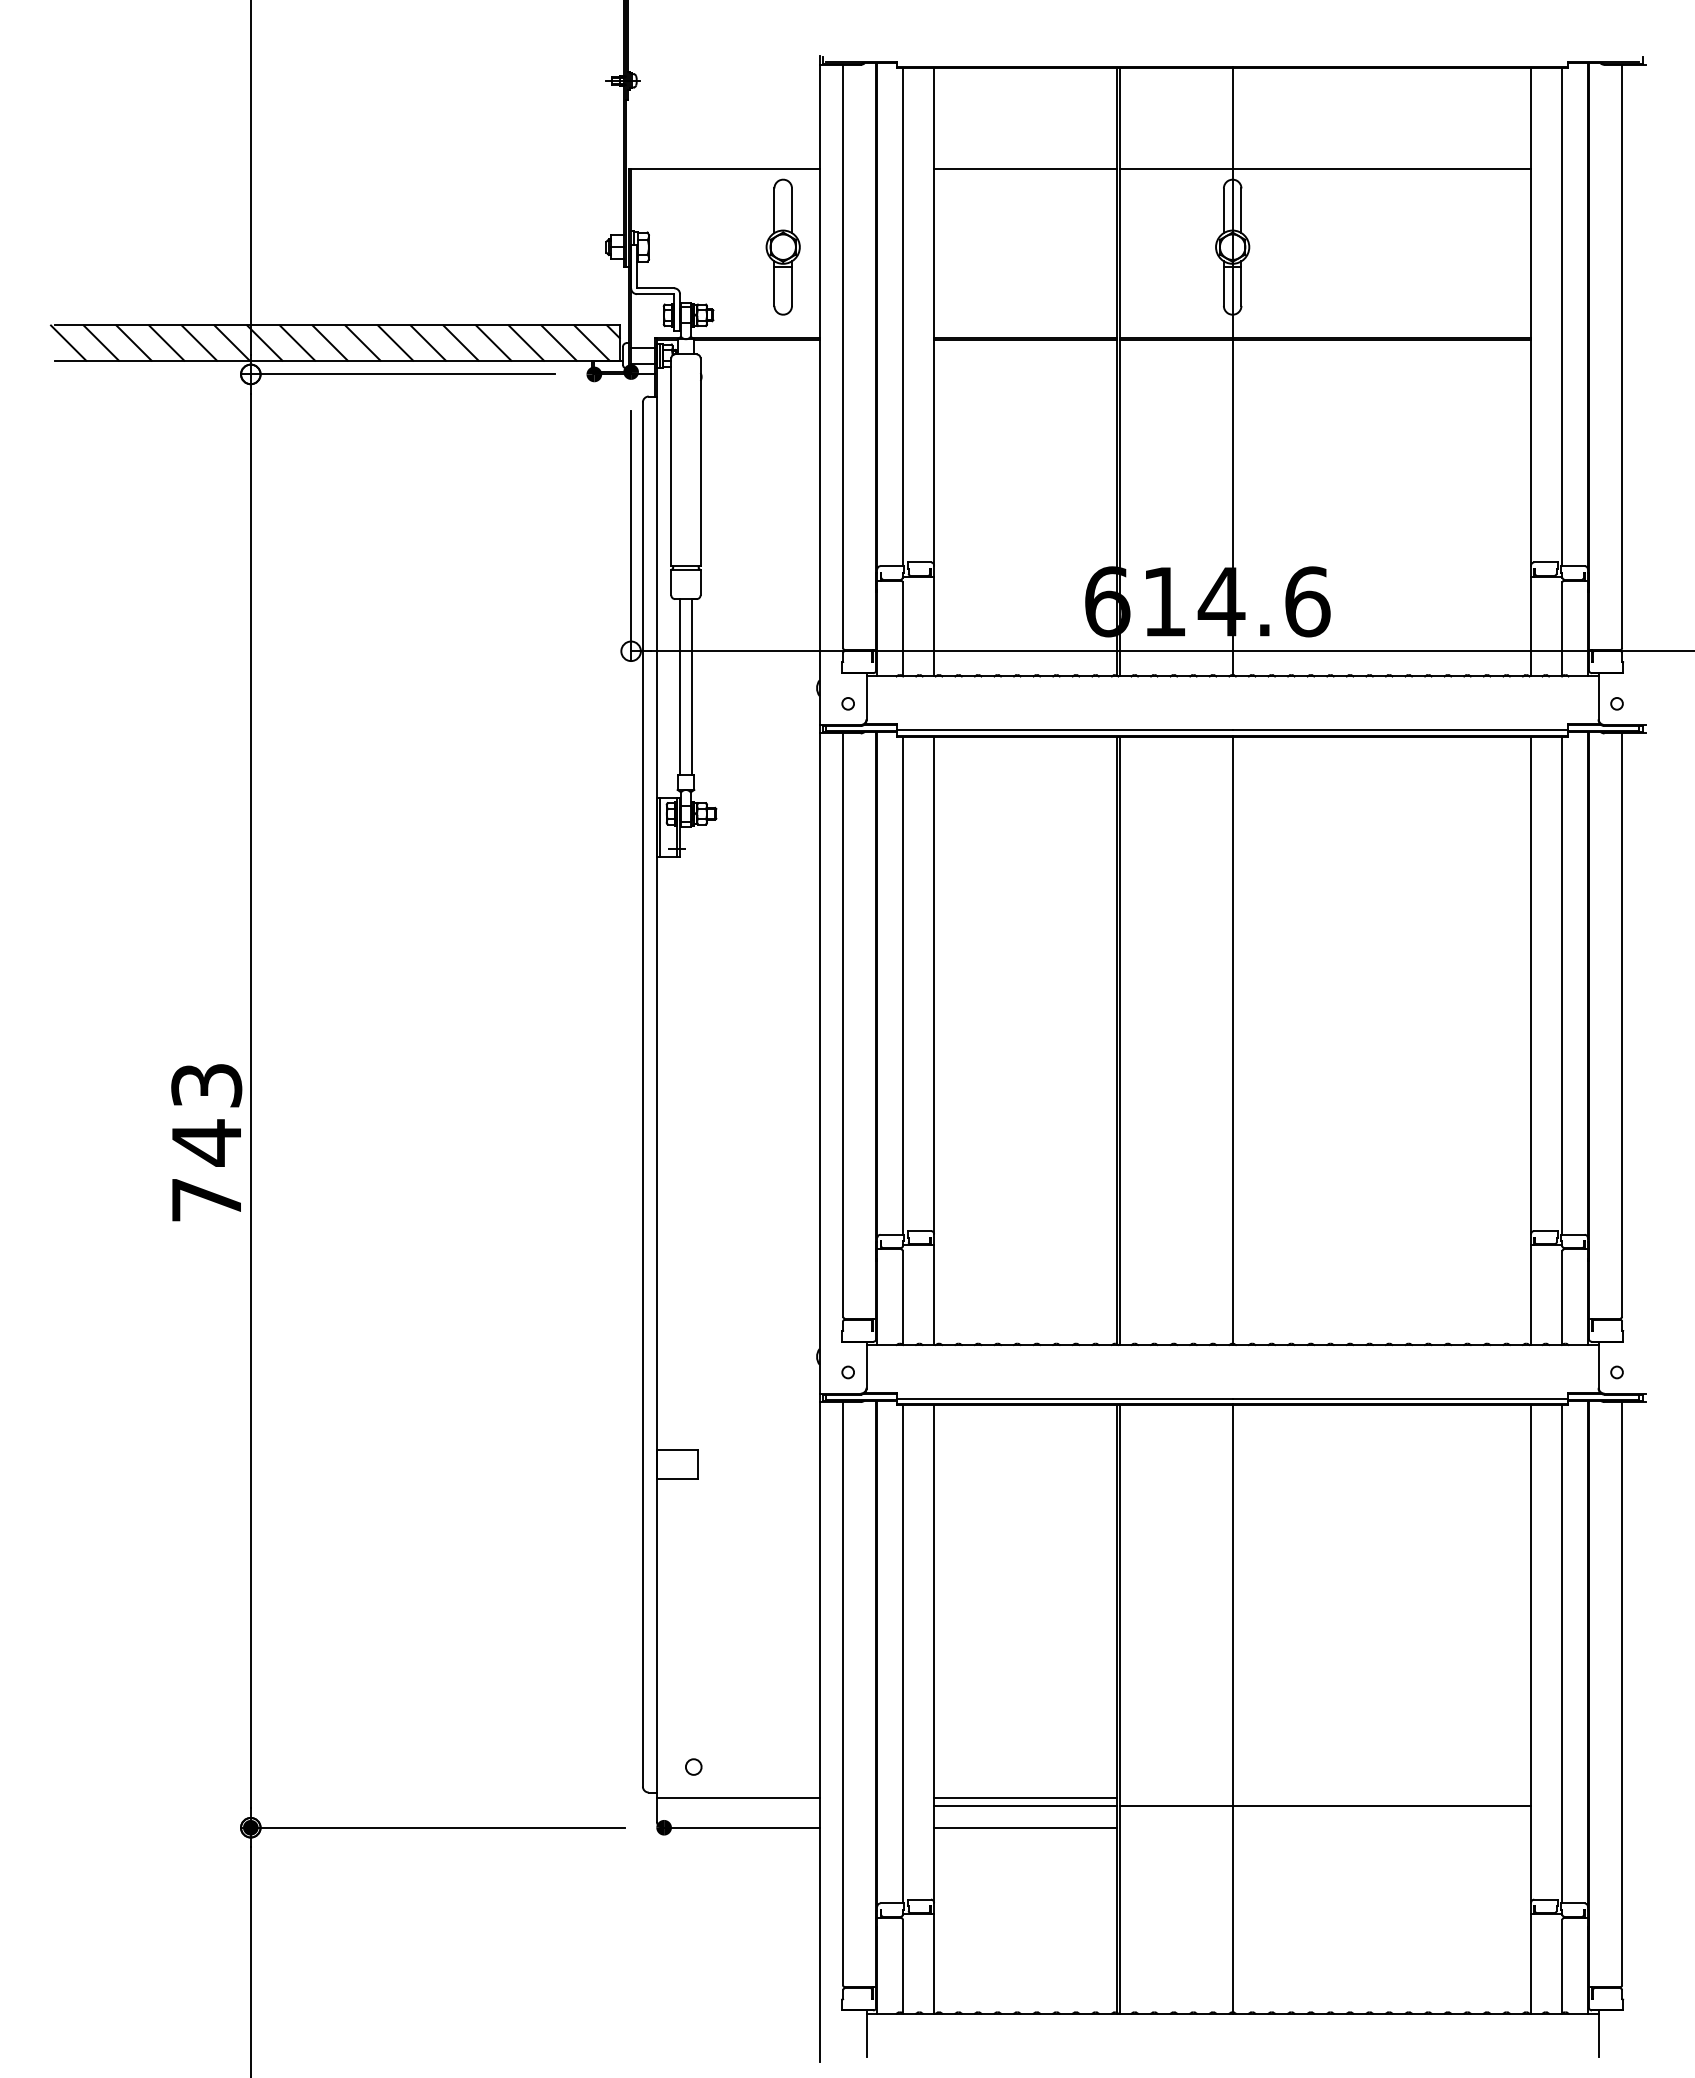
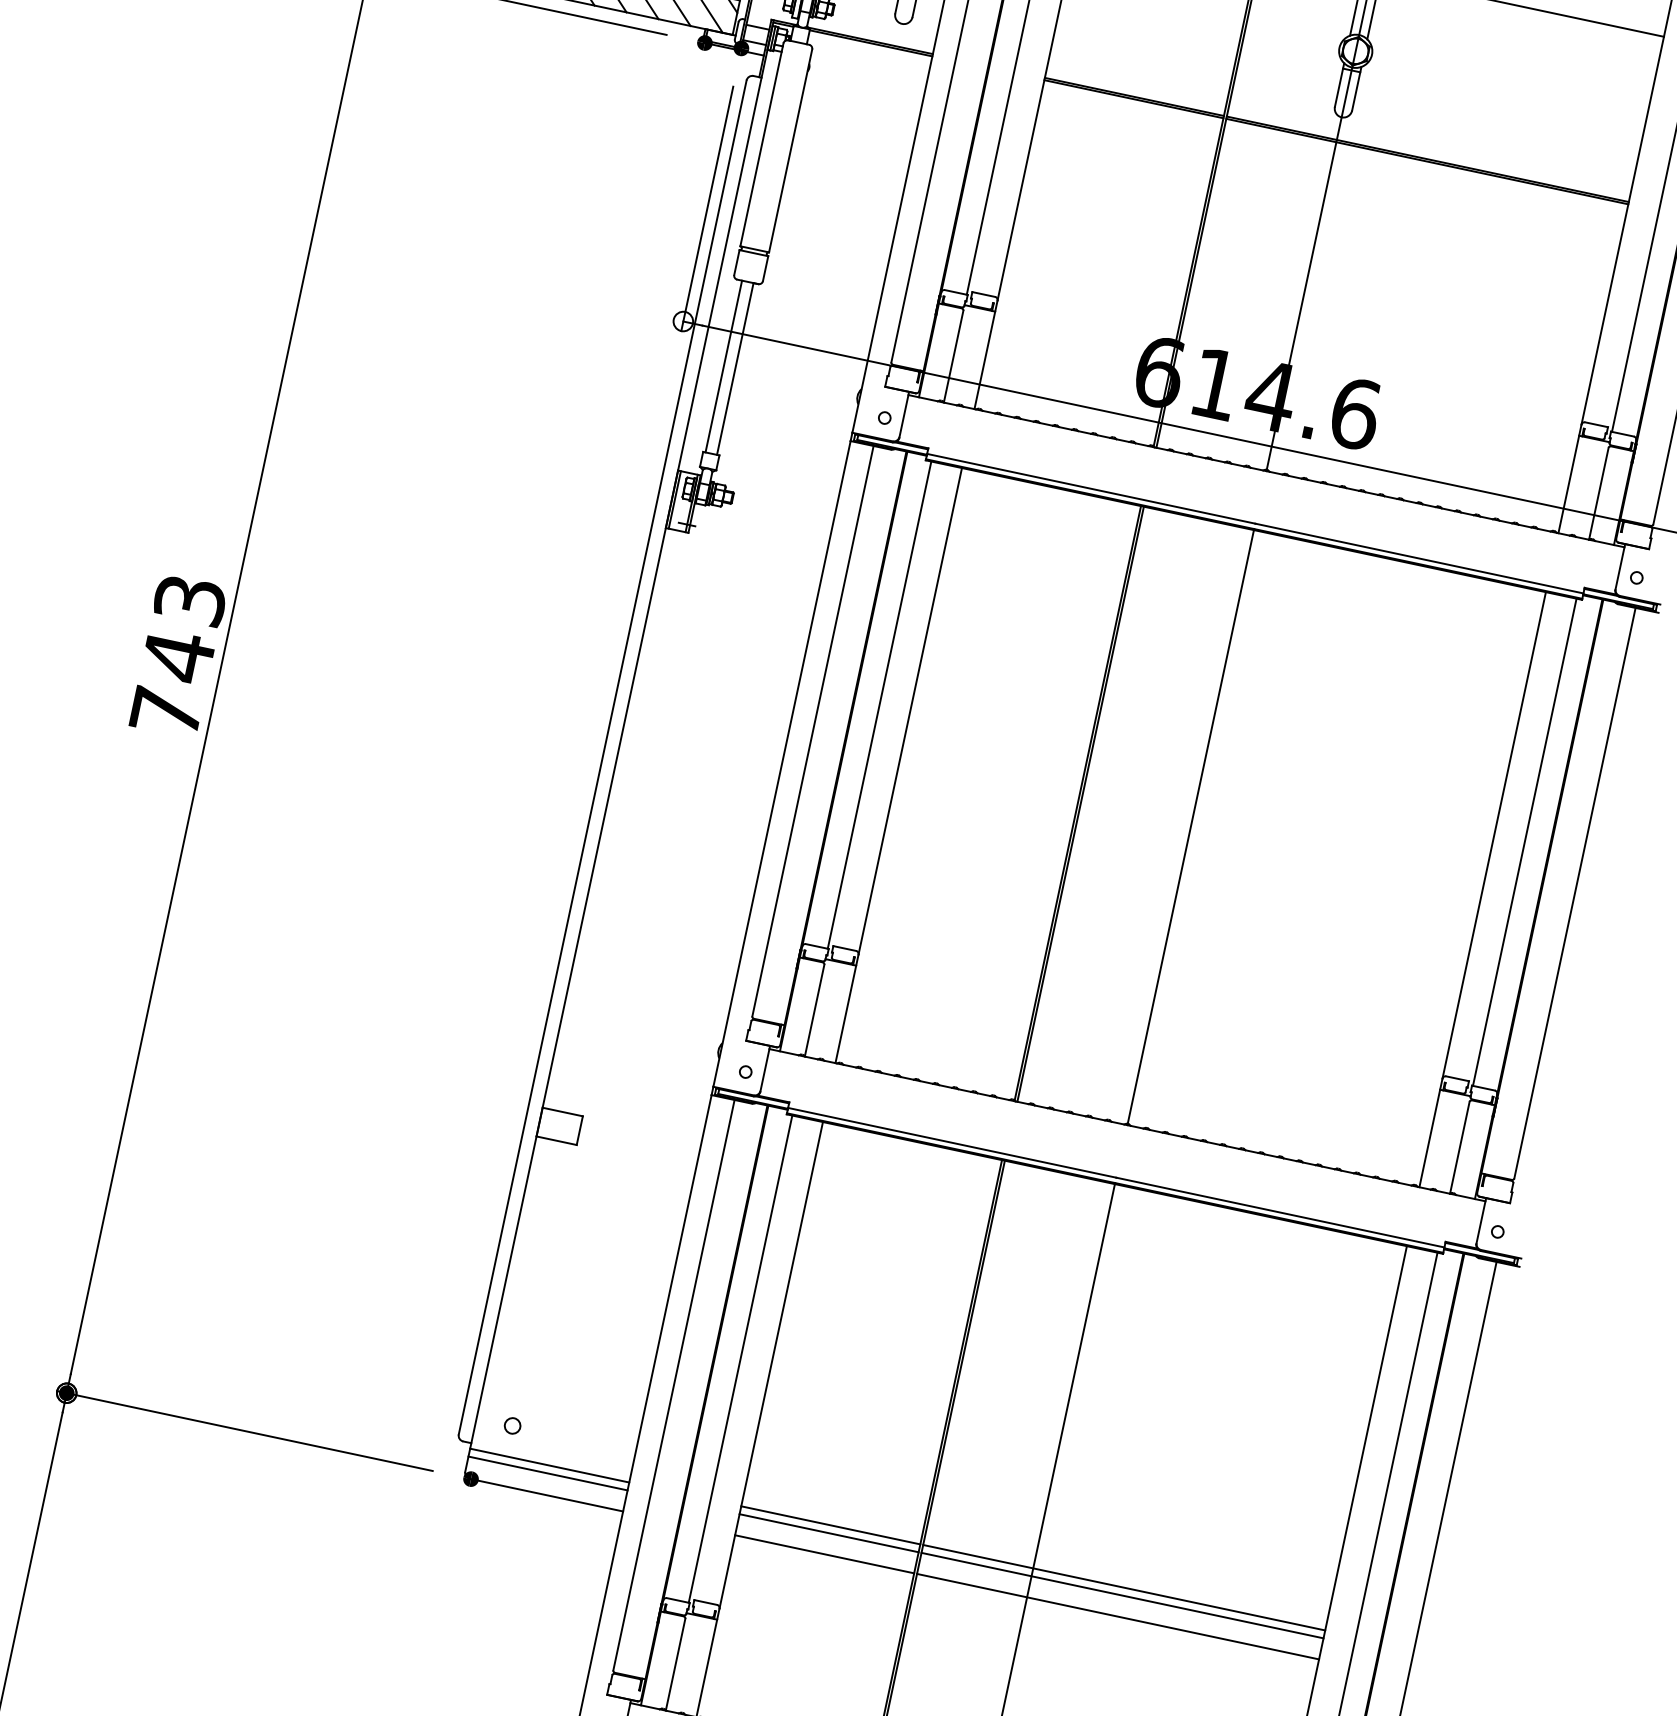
text: (206, 1142) -> (178, 655), moved
line: (1325, 1798) -> (1124, 1588), added
line: (737, 1806) -> (547, 1473), added
line: (1325, 1827) -> (1117, 1616), added

